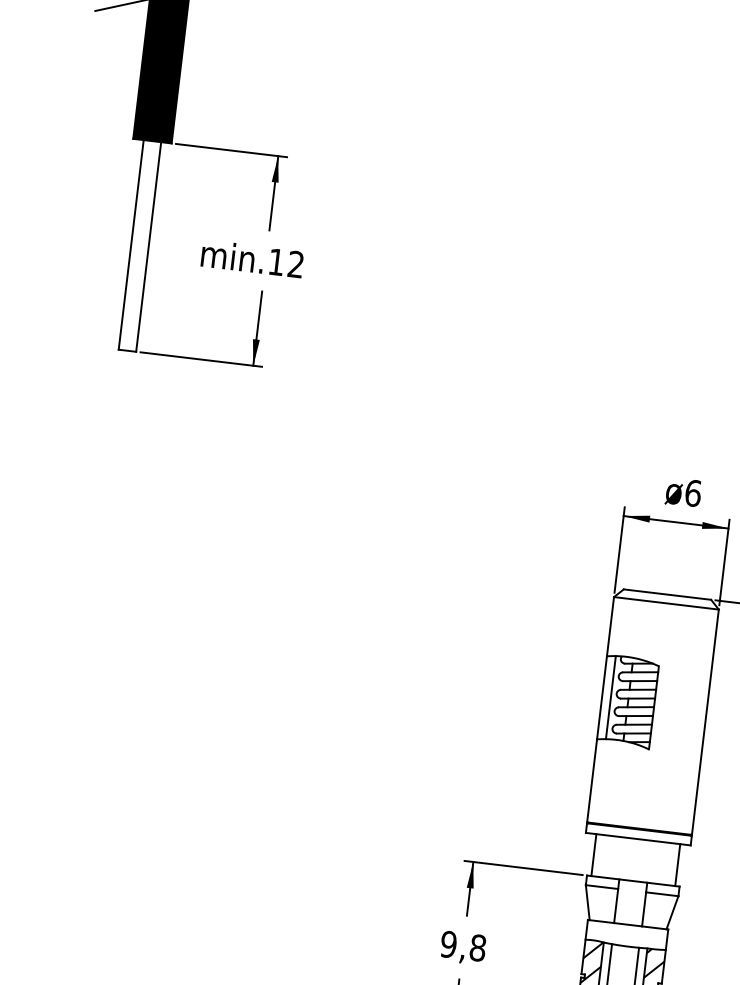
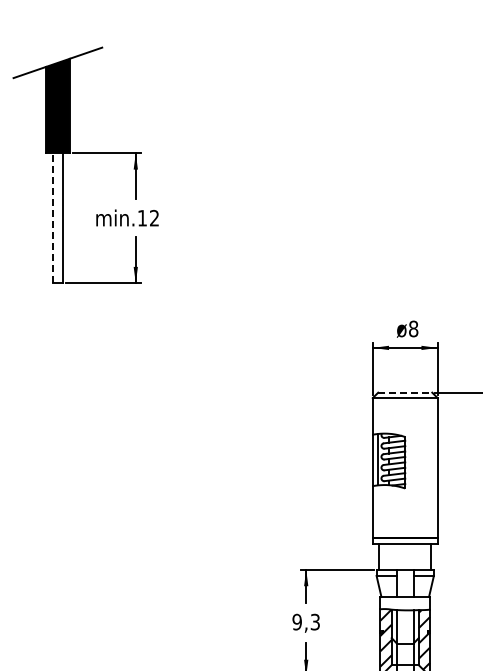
line: (131, 245) -> (52, 218), solid -> dashed
text: (693, 492) -> (413, 328), 6 -> 8
line: (667, 594) -> (405, 392), solid -> dashed
text: (478, 948) -> (315, 622), 9,8 -> 9,3

